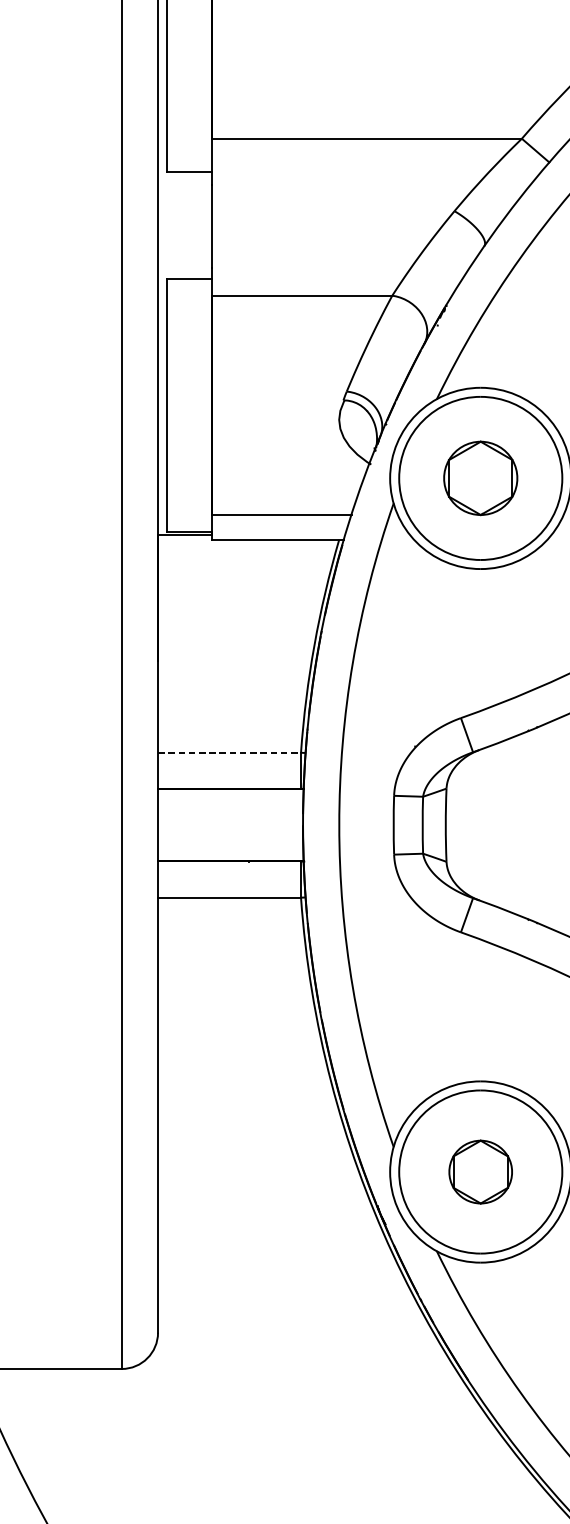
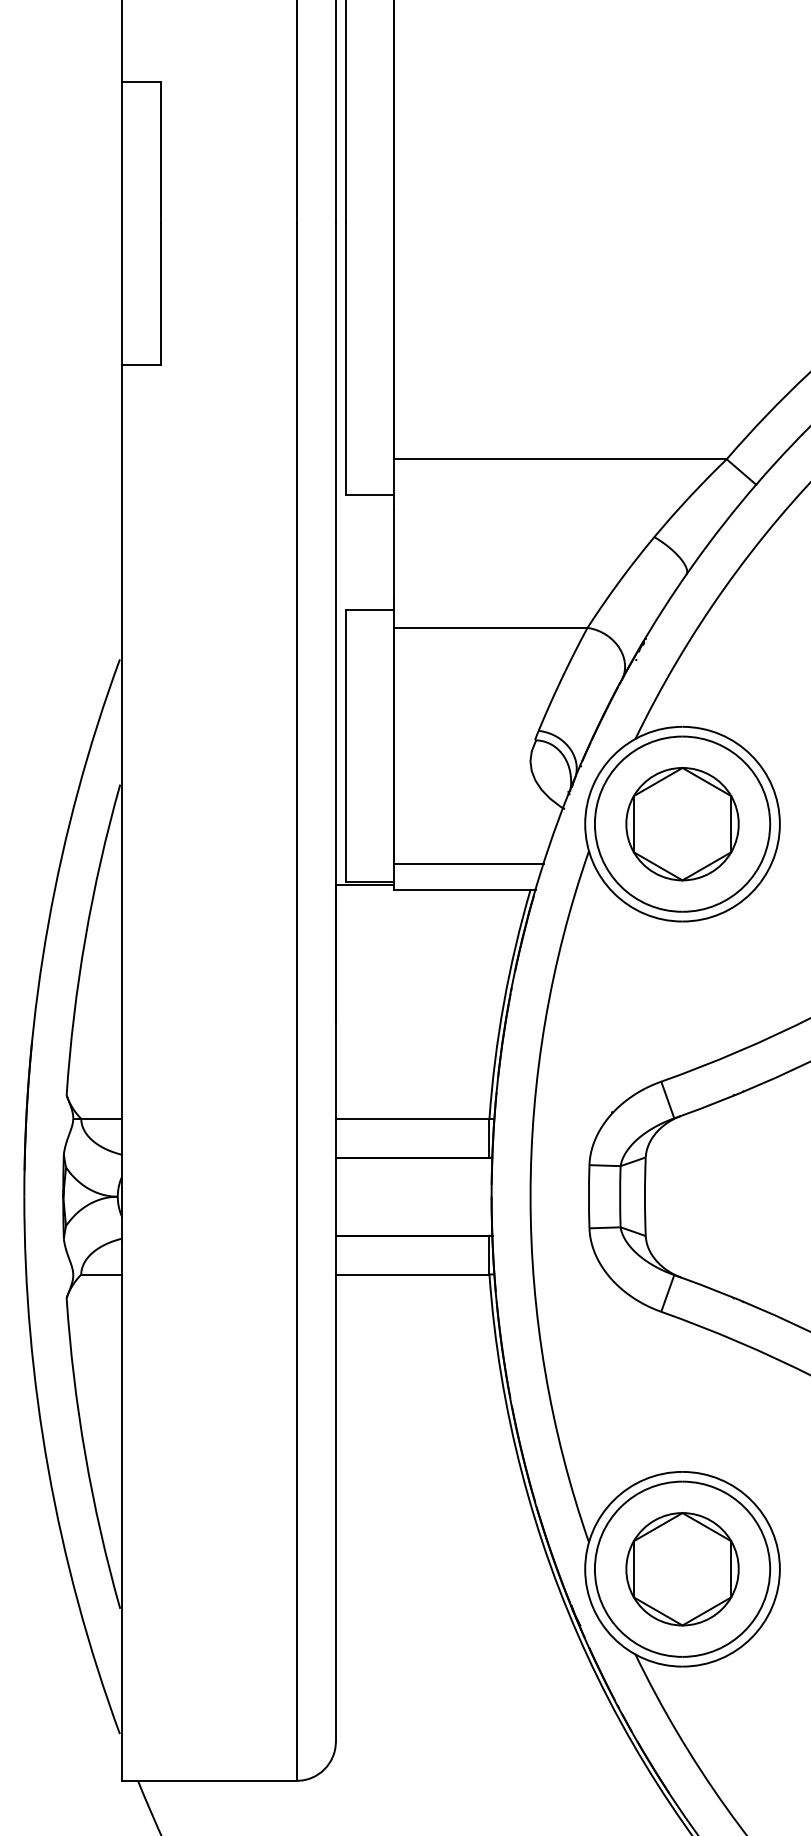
part: (480, 477) -> (682, 823), size x1.43
line: (229, 752) -> (412, 1118), dashed -> solid
part: (480, 1172) -> (682, 1569), size x1.67

